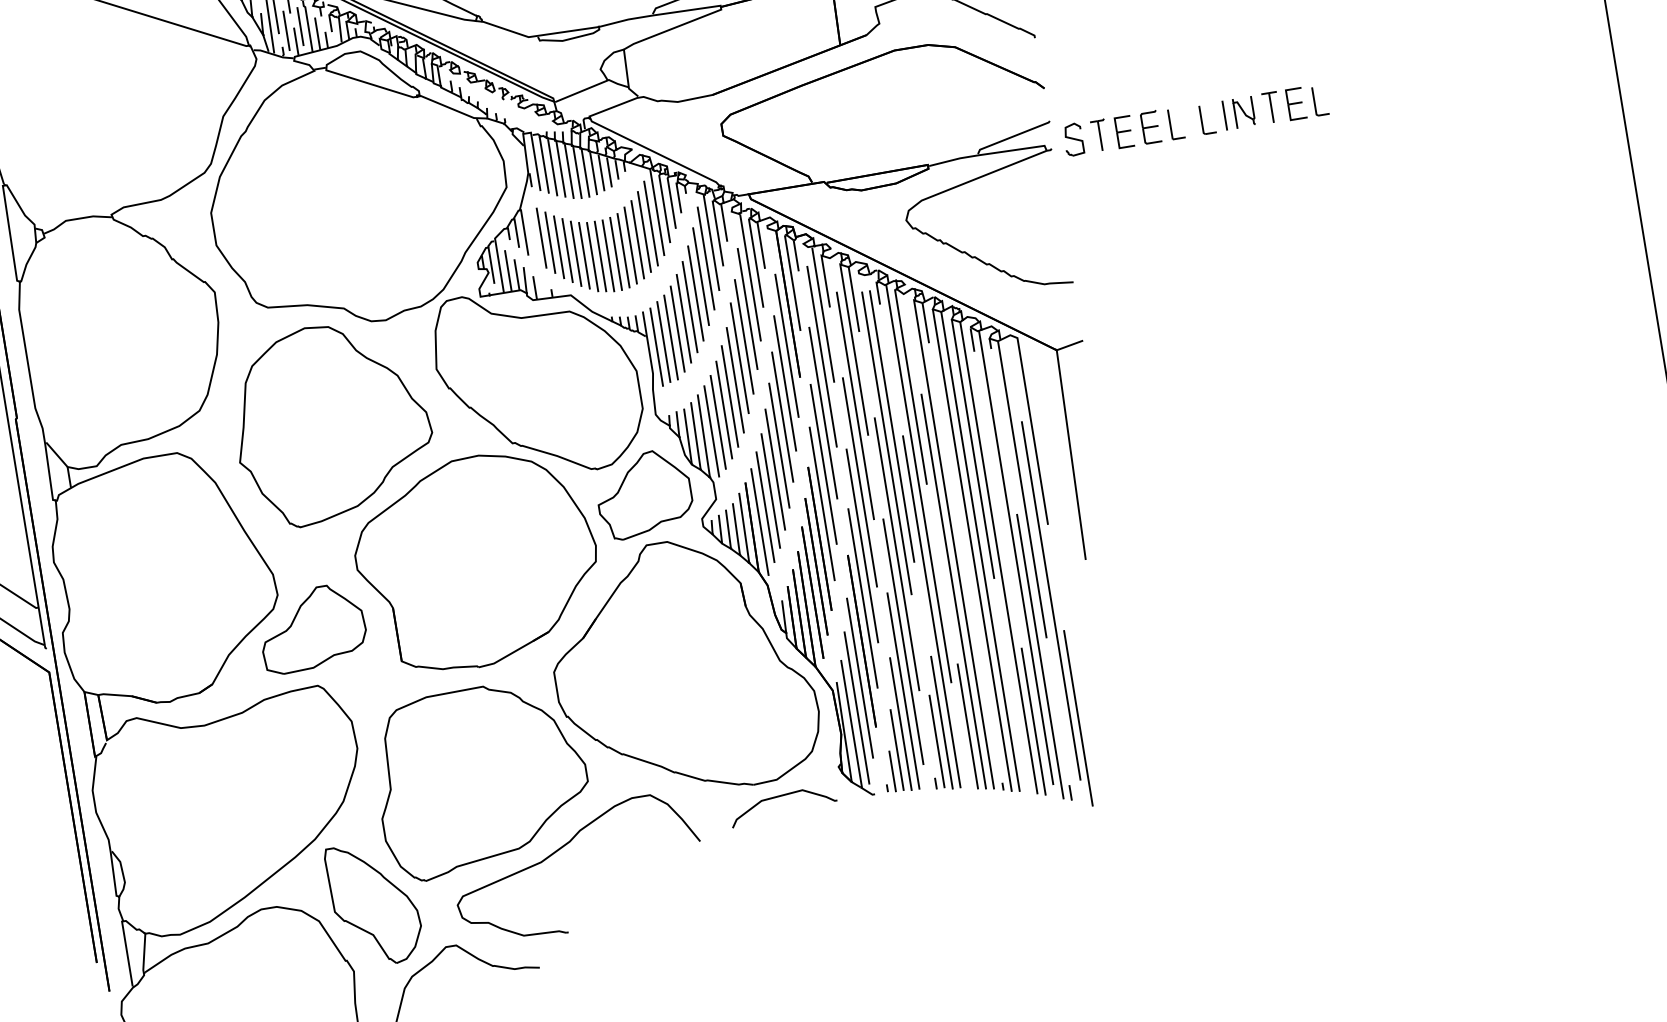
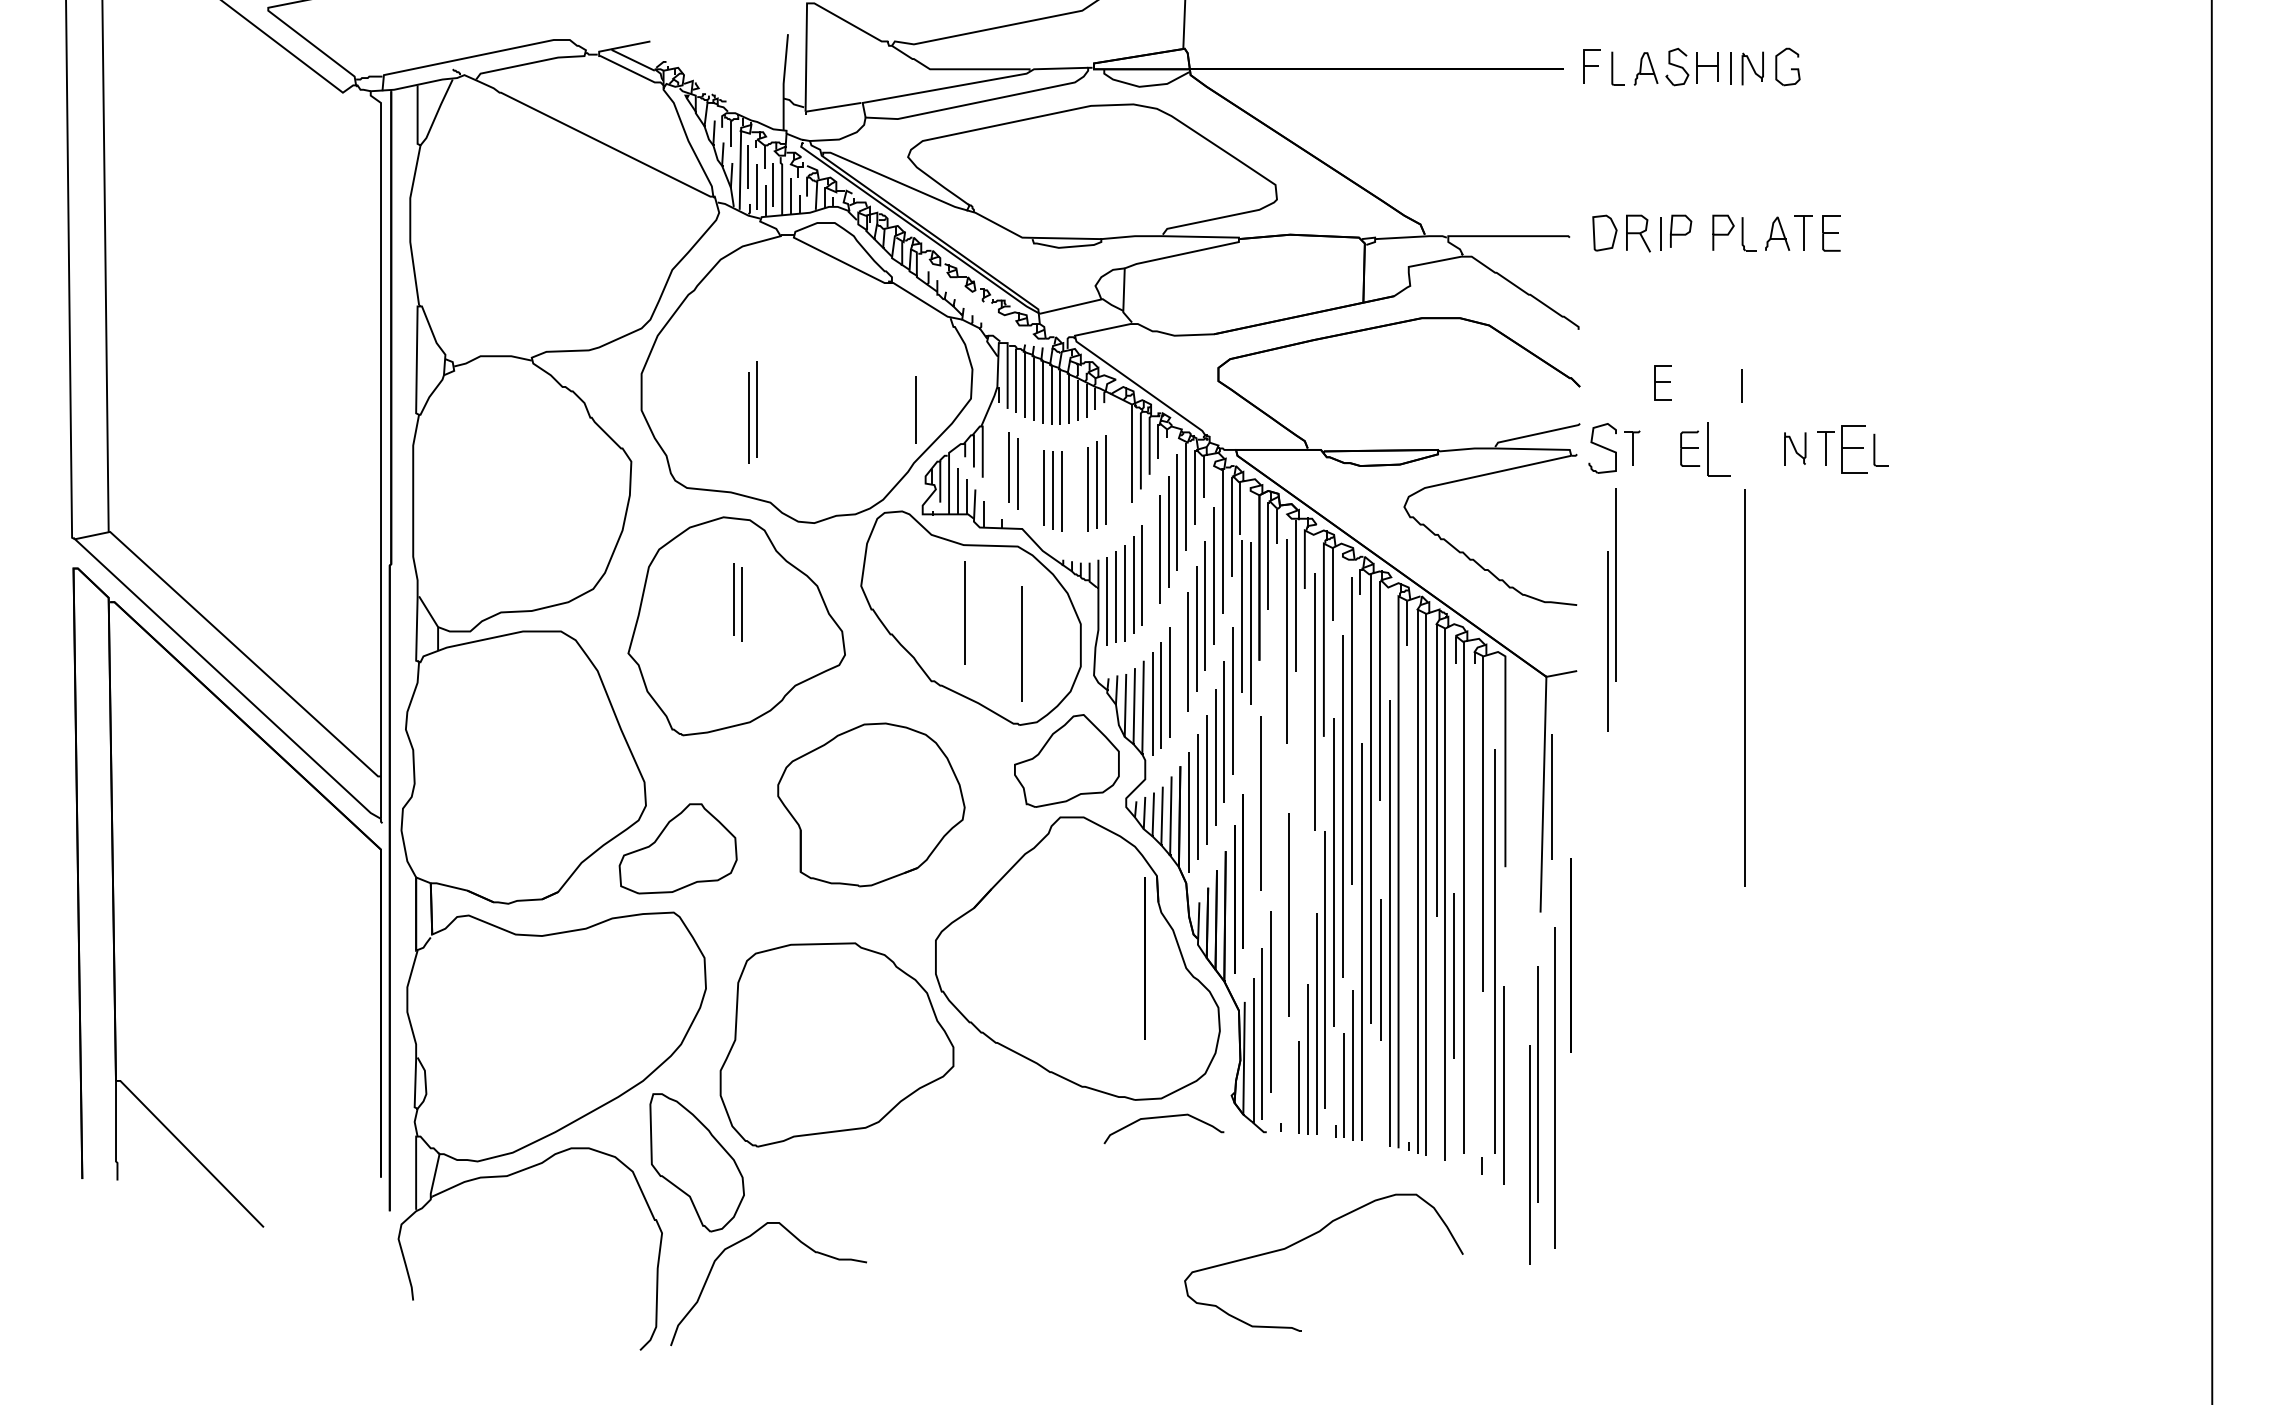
part: (1295, 103) -> (1853, 448), size x1.4
line: (1223, 115) -> (1741, 385), moved
part: (1207, 118) -> (1753, 449), removed
part: (1176, 123) -> (1718, 449), size x1.6
part: (1123, 131) -> (1662, 382), moved
part: (1073, 139) -> (1602, 448), size x1.4
part: (647, 226) -> (752, 412), moved
line: (540, 237) -> (915, 409), moved
part: (571, 252) -> (737, 602), moved
part: (611, 254) -> (1074, 491), removed
line: (689, 306) -> (964, 612), moved
line: (1233, 330) -> (1744, 687), added
line: (784, 383) -> (1241, 616), moved
line: (729, 396) -> (1021, 643), moved
part: (822, 435) -> (1611, 609), moved
line: (886, 443) -> (1342, 806), moved
line: (1078, 455) -> (1551, 796), added
part: (860, 510) -> (1533, 1115), moved
line: (819, 538) -> (1144, 958), moved
part: (477, 561) -> (871, 804), size x0.7
line: (861, 641) -> (1570, 955), moved
line: (1039, 656) -> (1554, 1087), moved
line: (1033, 721) -> (1453, 975), moved
line: (967, 725) -> (1380, 969), moved
line: (892, 771) -> (1289, 1110), removed
part: (563, 847) -> (1311, 1236), moved

